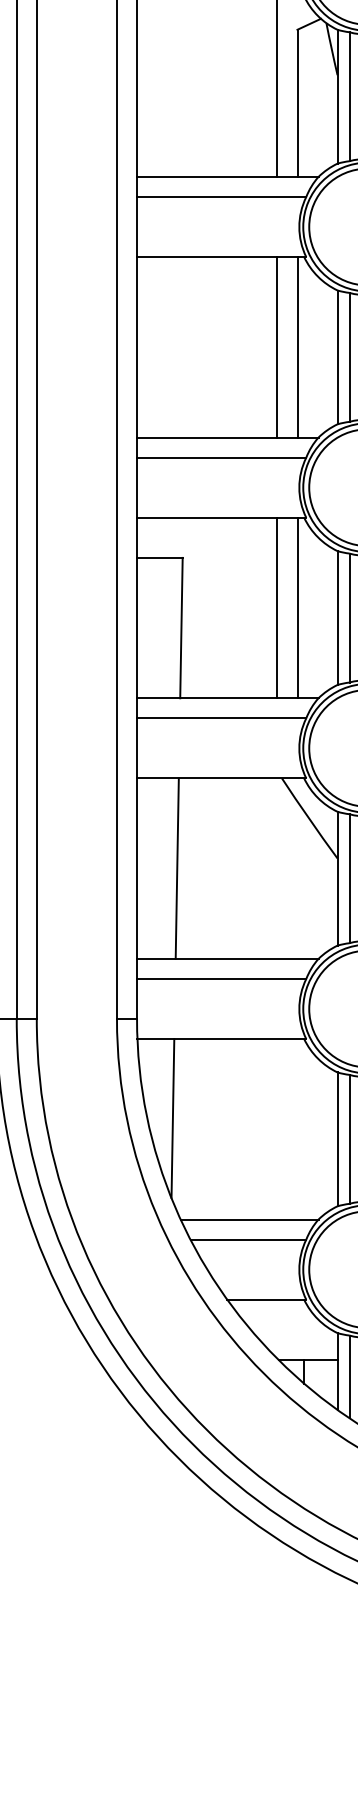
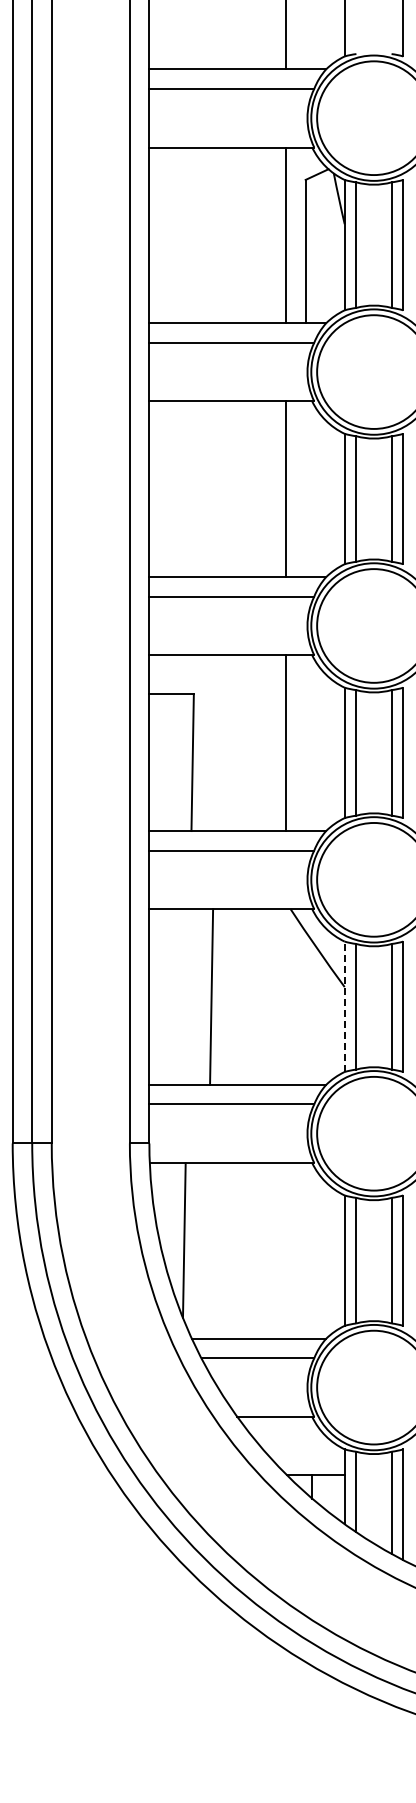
line: (297, 347) -> (305, 489), removed
line: (297, 608) -> (305, 743), removed
line: (177, 868) -> (211, 996), moved
line: (337, 878) -> (344, 1006), solid -> dashed

